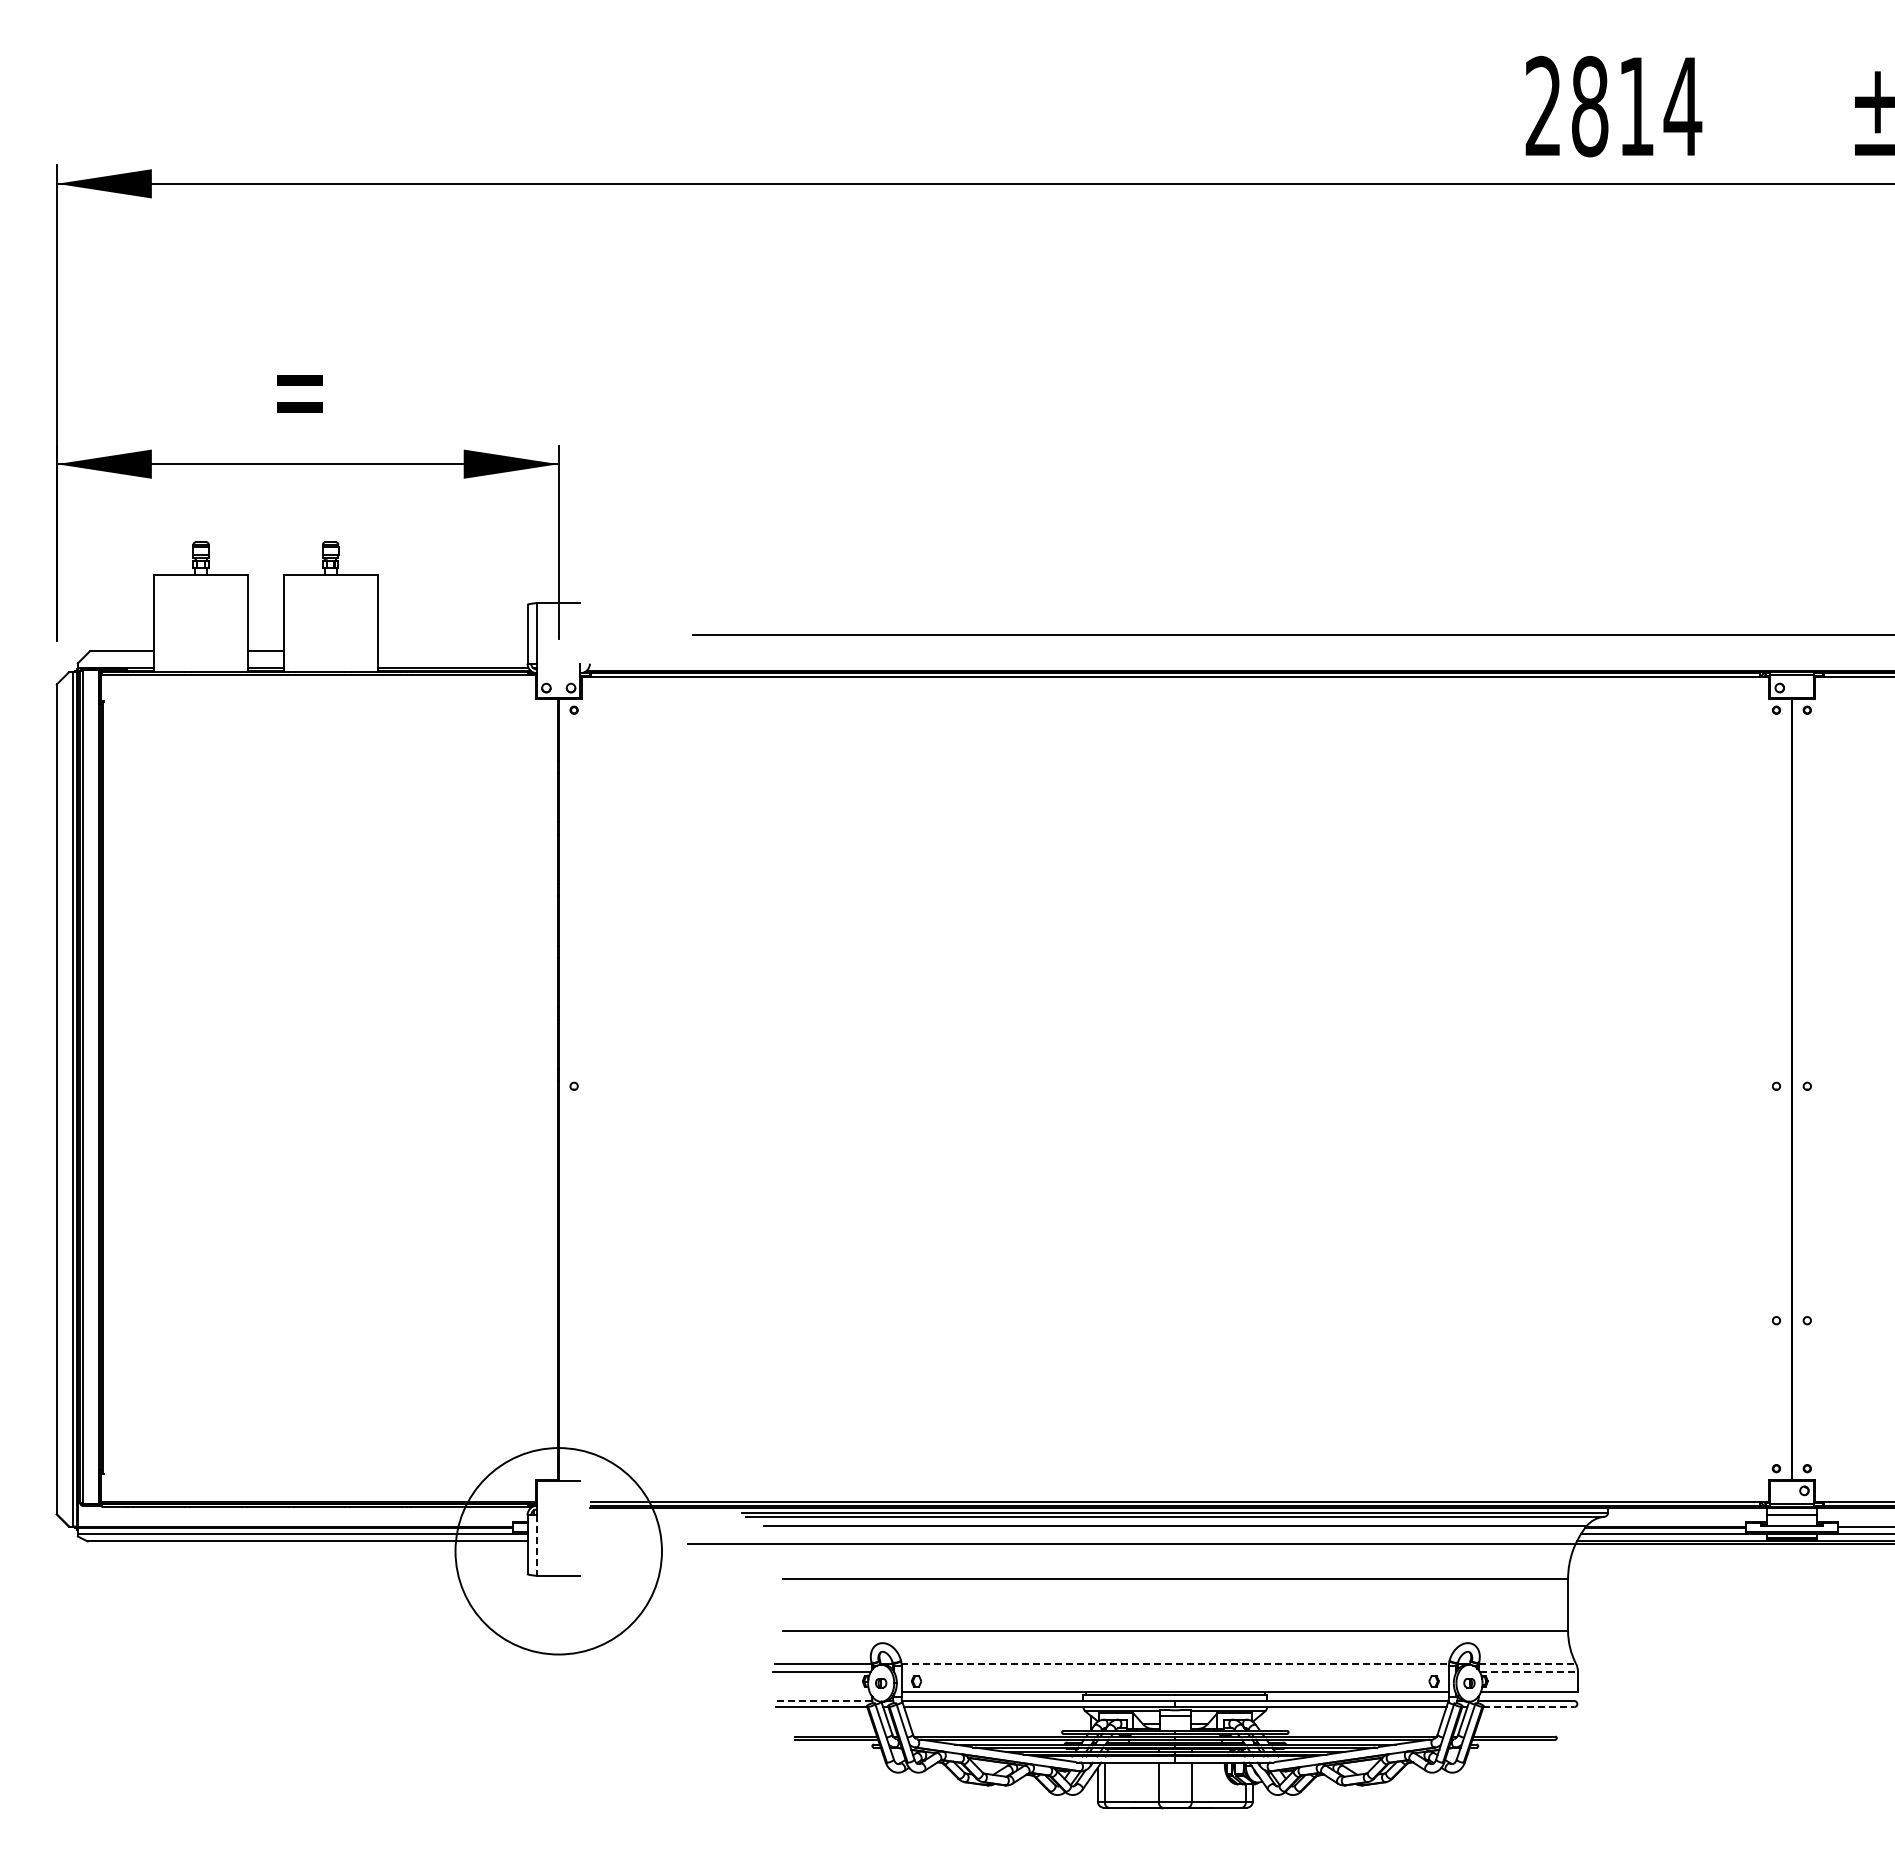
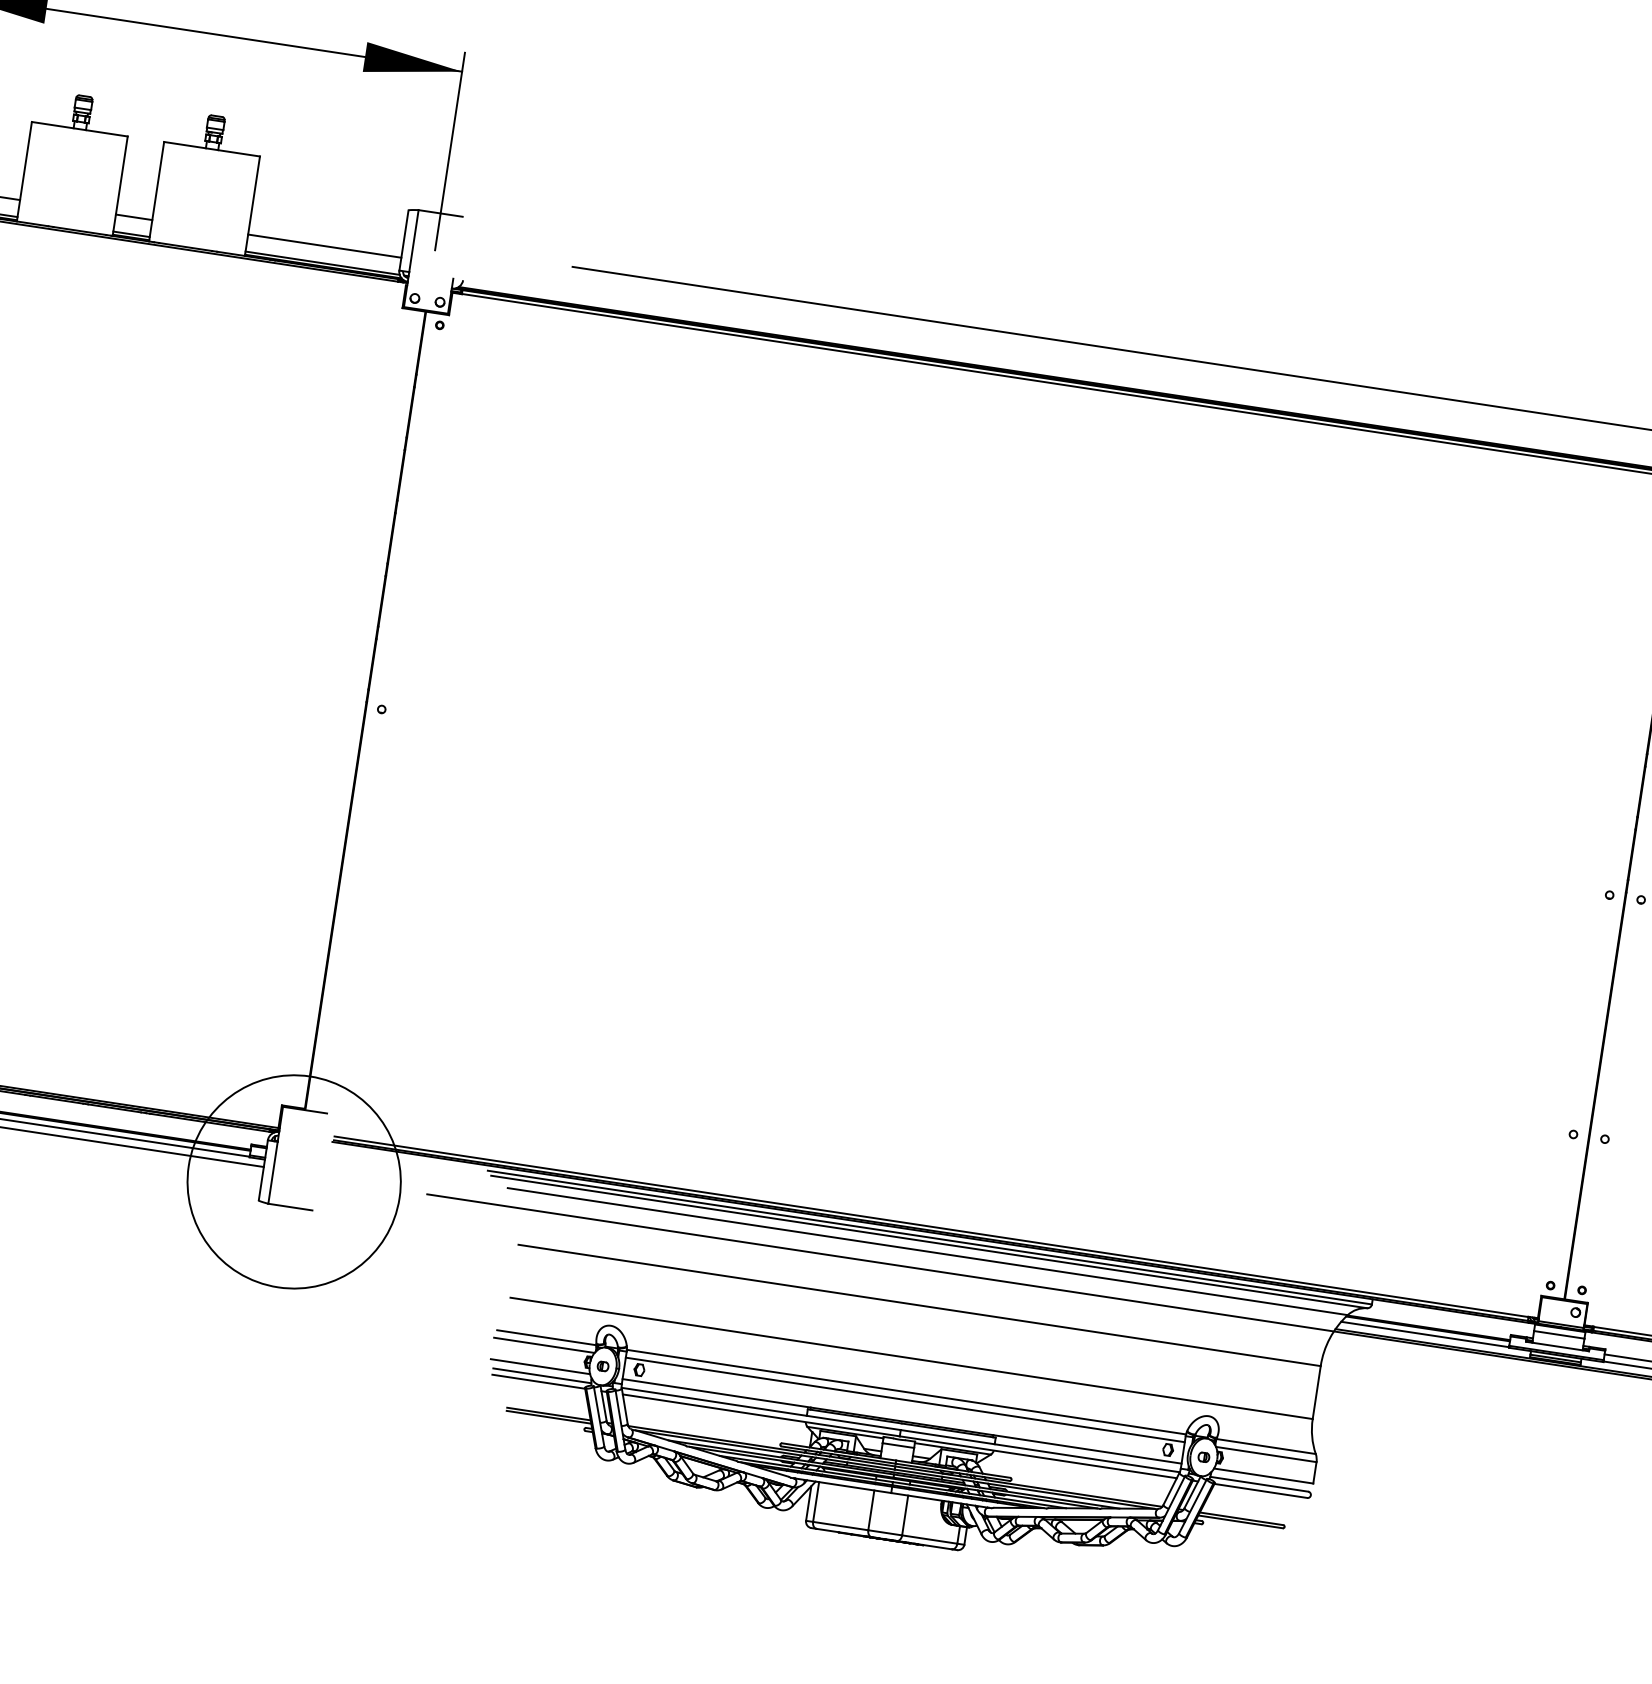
line: (452, 651) -> (324, 246), added
line: (537, 1546) -> (273, 1173), dashed -> solid
line: (1175, 1663) -> (906, 1391), dashed -> solid
line: (1527, 1663) -> (1266, 1446), dashed -> solid
line: (1174, 1671) -> (904, 1399), added
line: (1529, 1671) -> (1267, 1454), dashed -> solid
line: (820, 1692) -> (539, 1366), added
line: (824, 1700) -> (542, 1375), dashed -> solid
line: (1529, 1707) -> (1261, 1491), dashed -> solid

